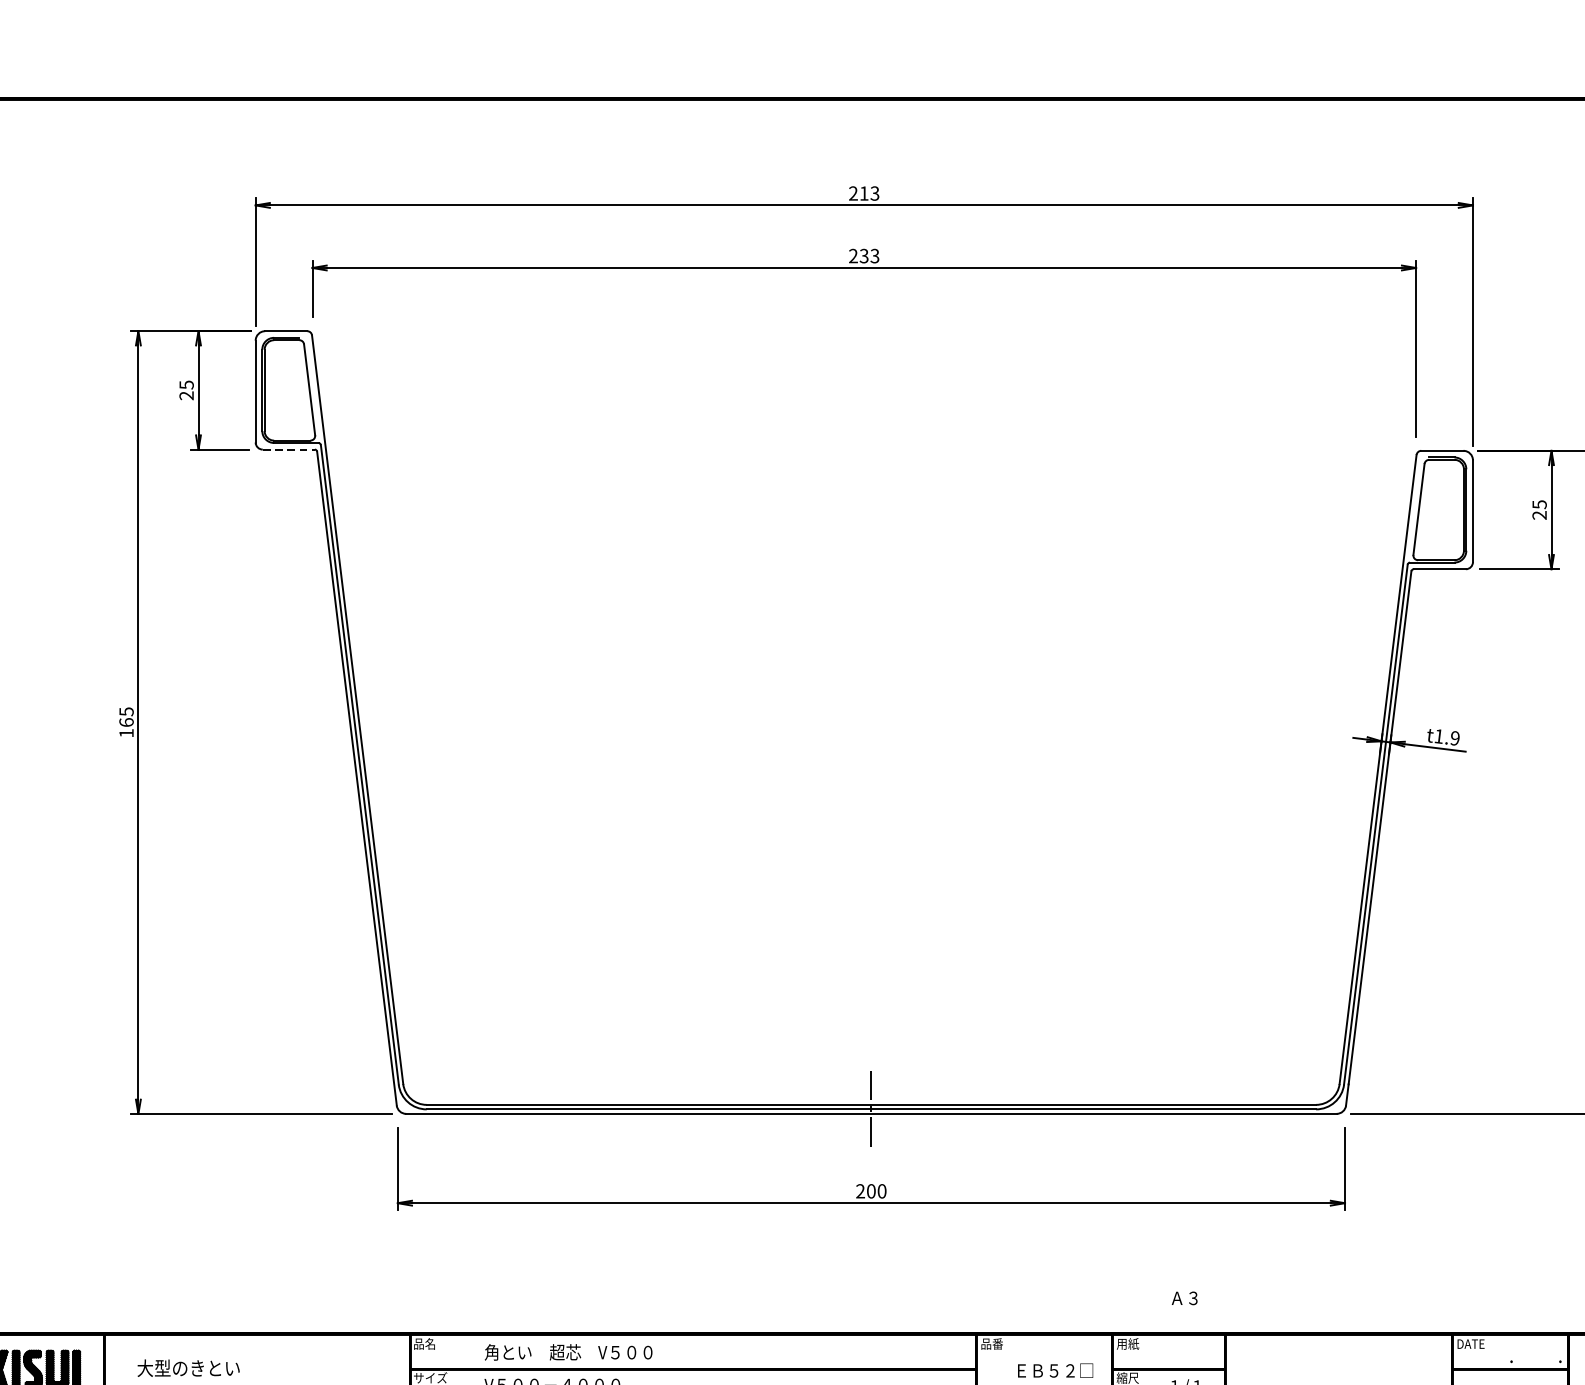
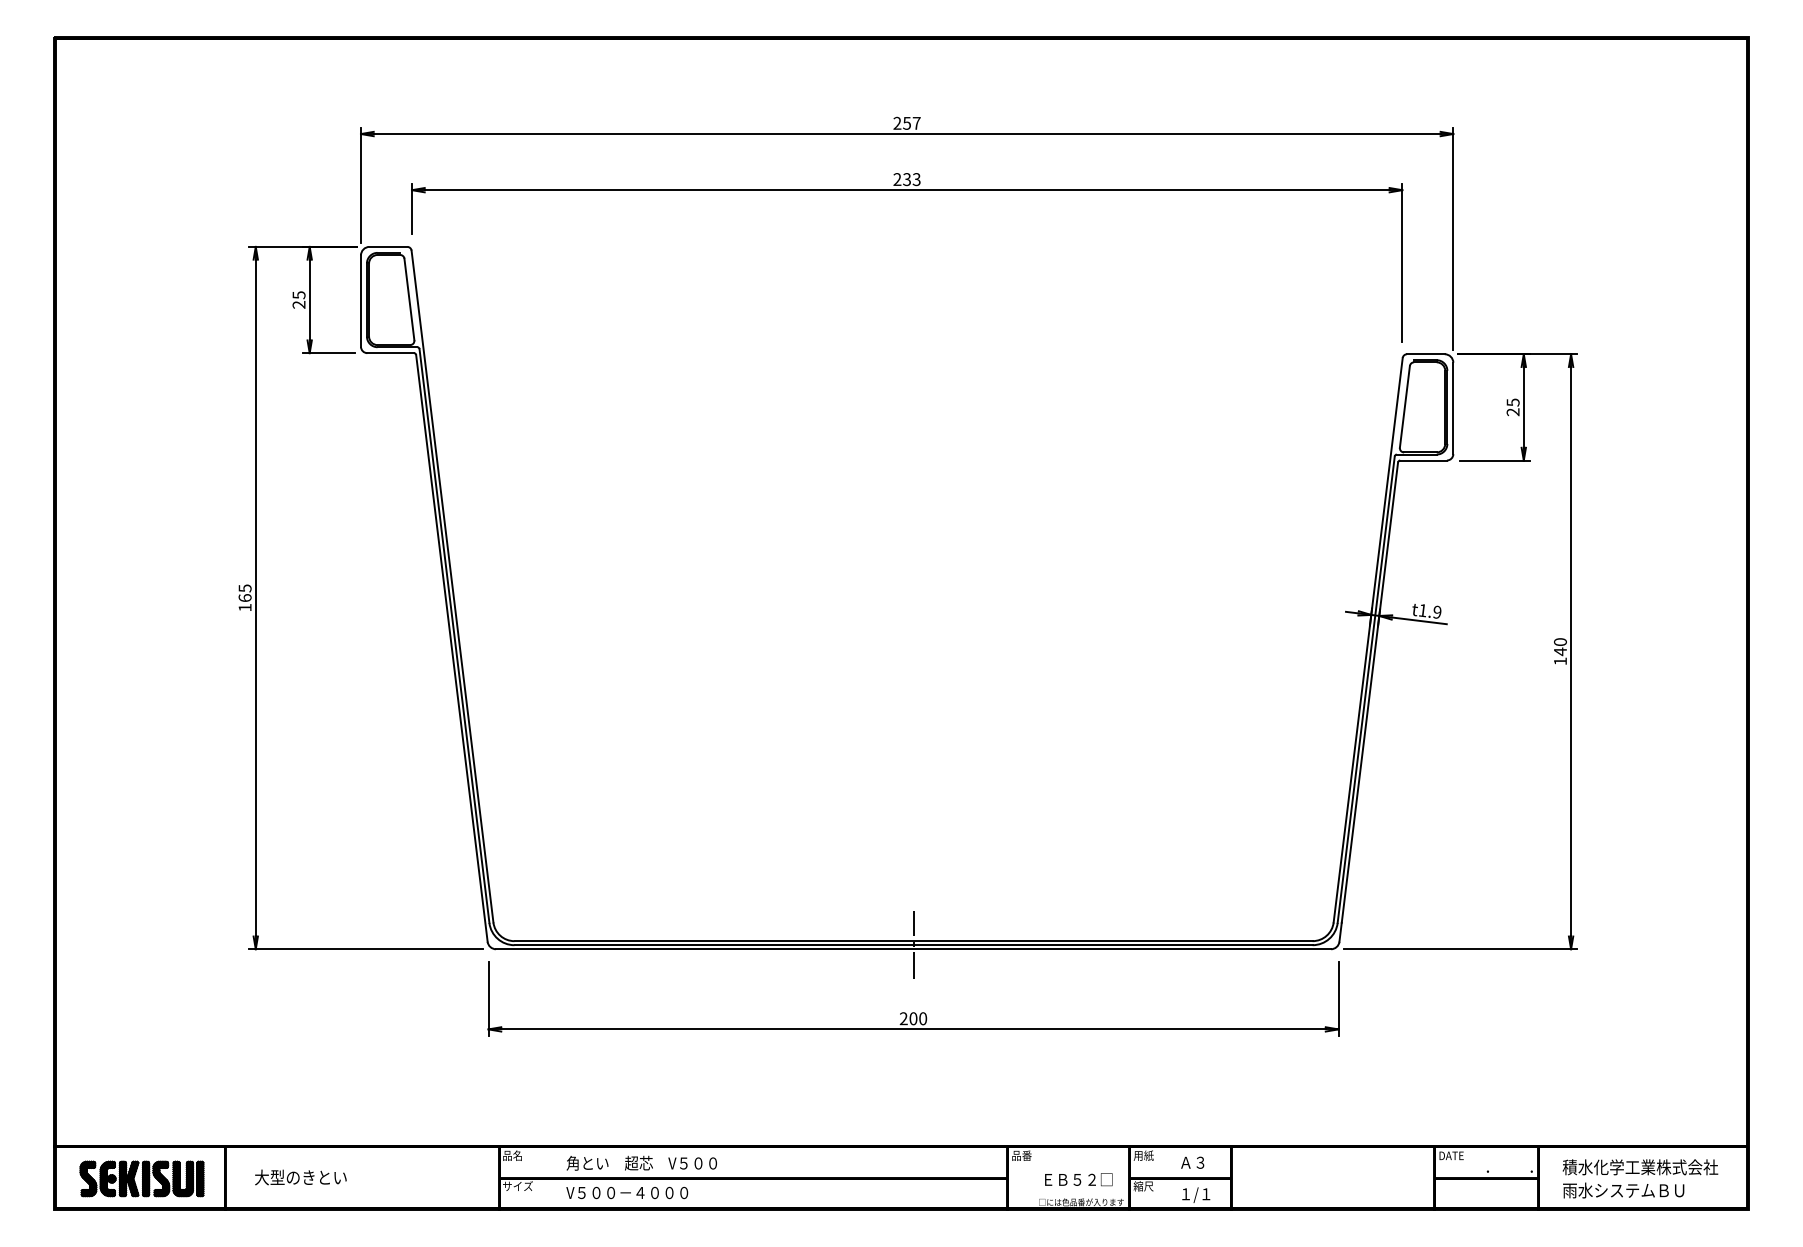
text: (869, 192) -> (911, 122), 213 -> 257
line: (289, 449) -> (391, 353), dashed -> solid
text: (1184, 1298) -> (1192, 1162), moved

